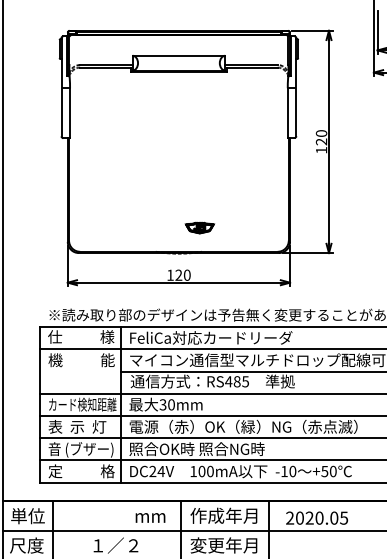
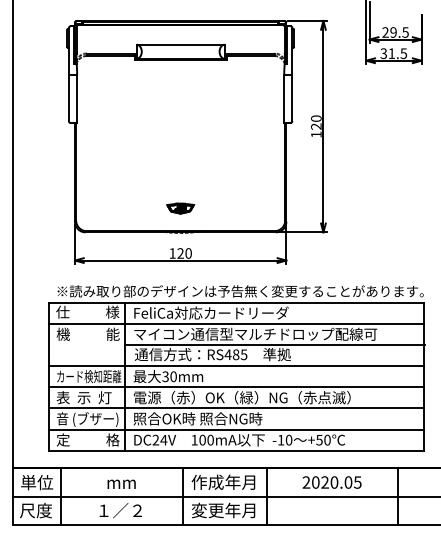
part: (199, 227) -> (180, 208), moved
text: (150, 517) -> (121, 483), moved
text: (316, 518) -> (331, 482), moved

